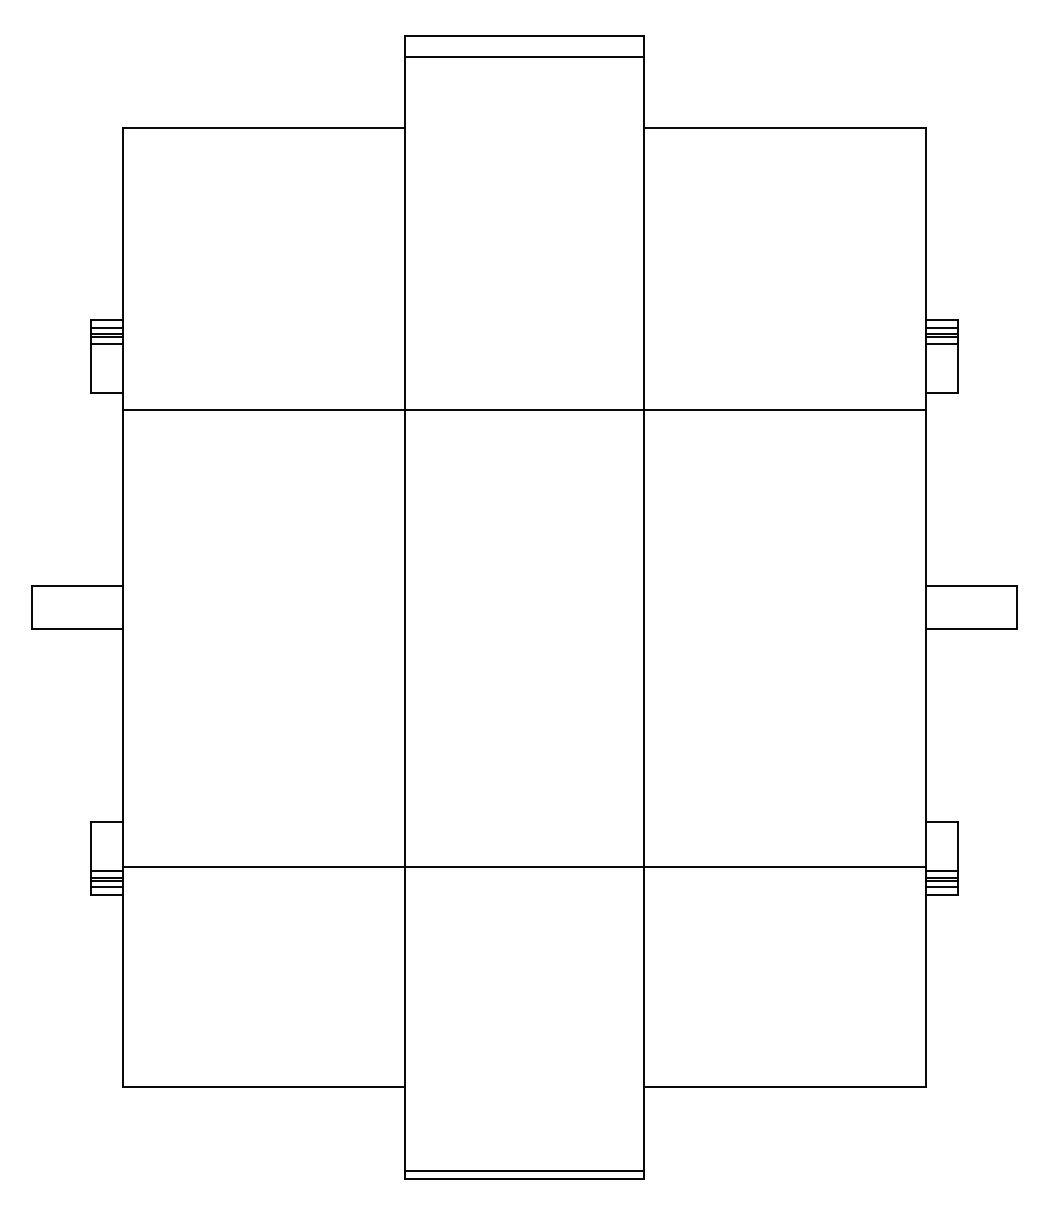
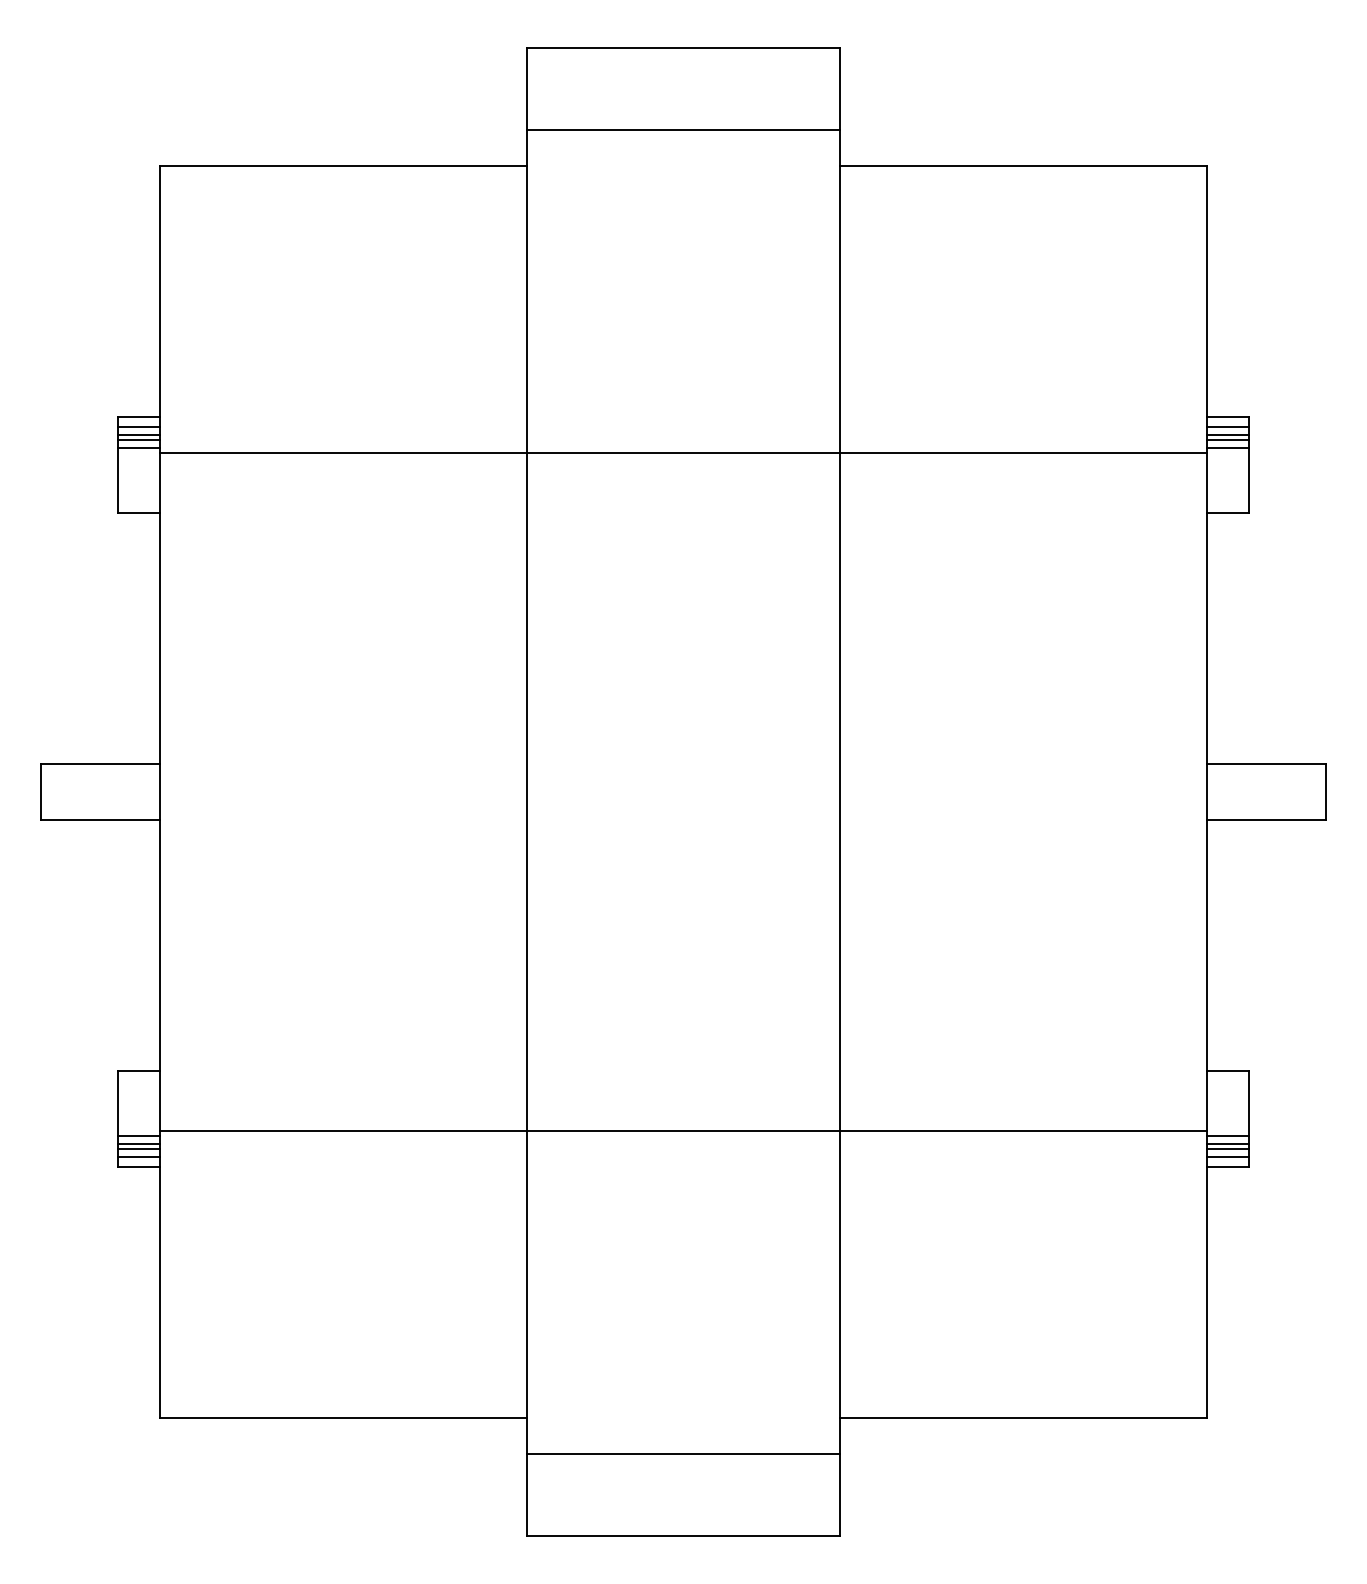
line: (524, 56) -> (683, 129), moved
line: (524, 410) -> (683, 453), moved
line: (524, 1171) -> (683, 1454), moved

